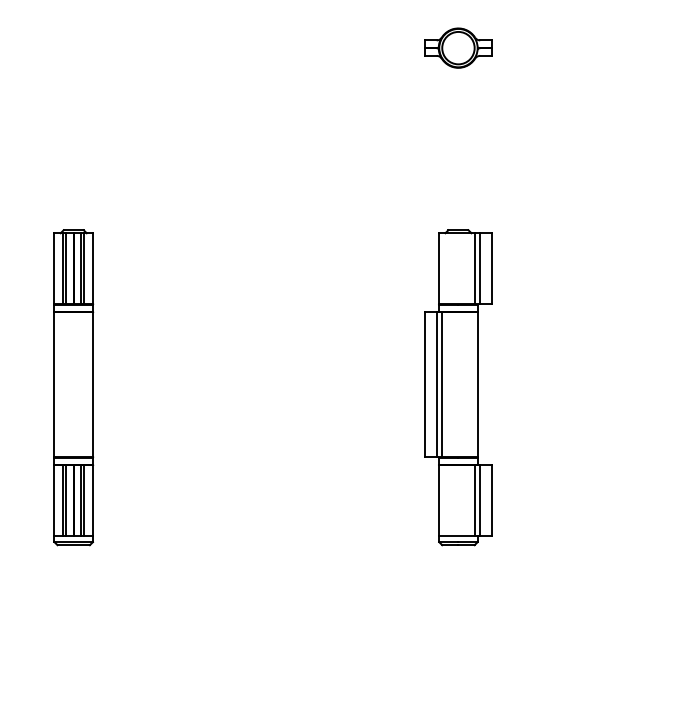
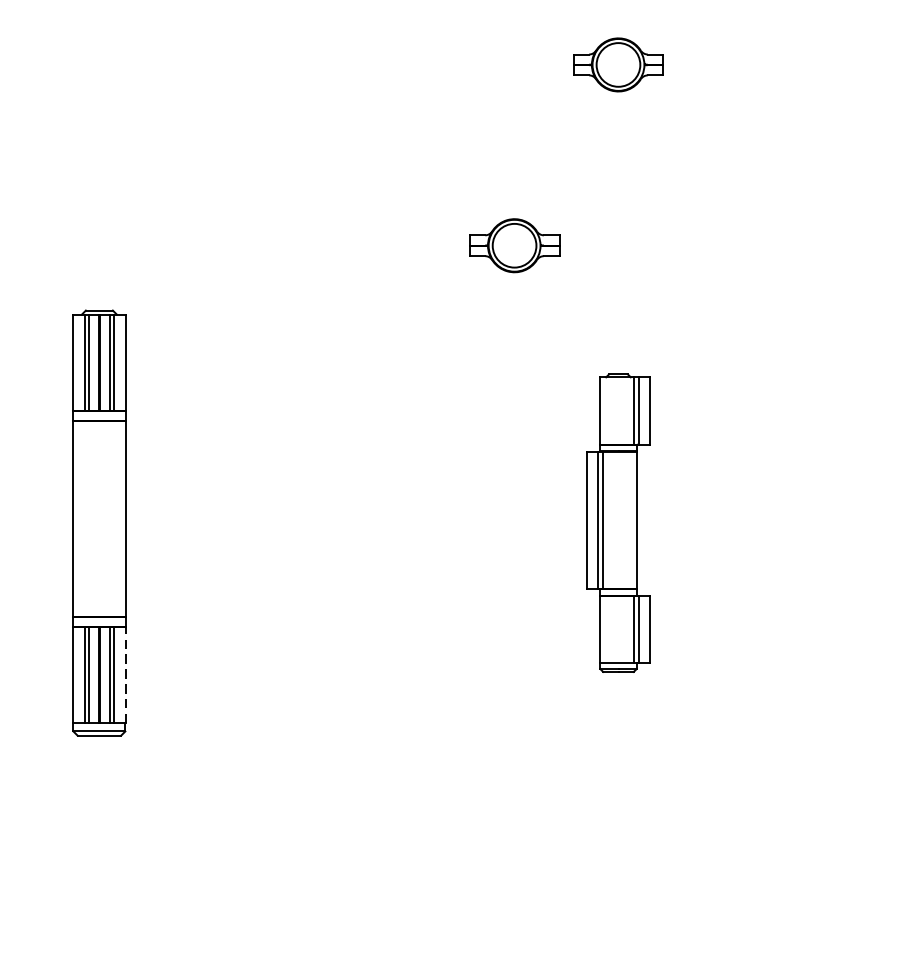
part: (381, 181) -> (514, 244), added
part: (458, 387) -> (618, 522), size x0.7
line: (93, 500) -> (126, 675), solid -> dashed

